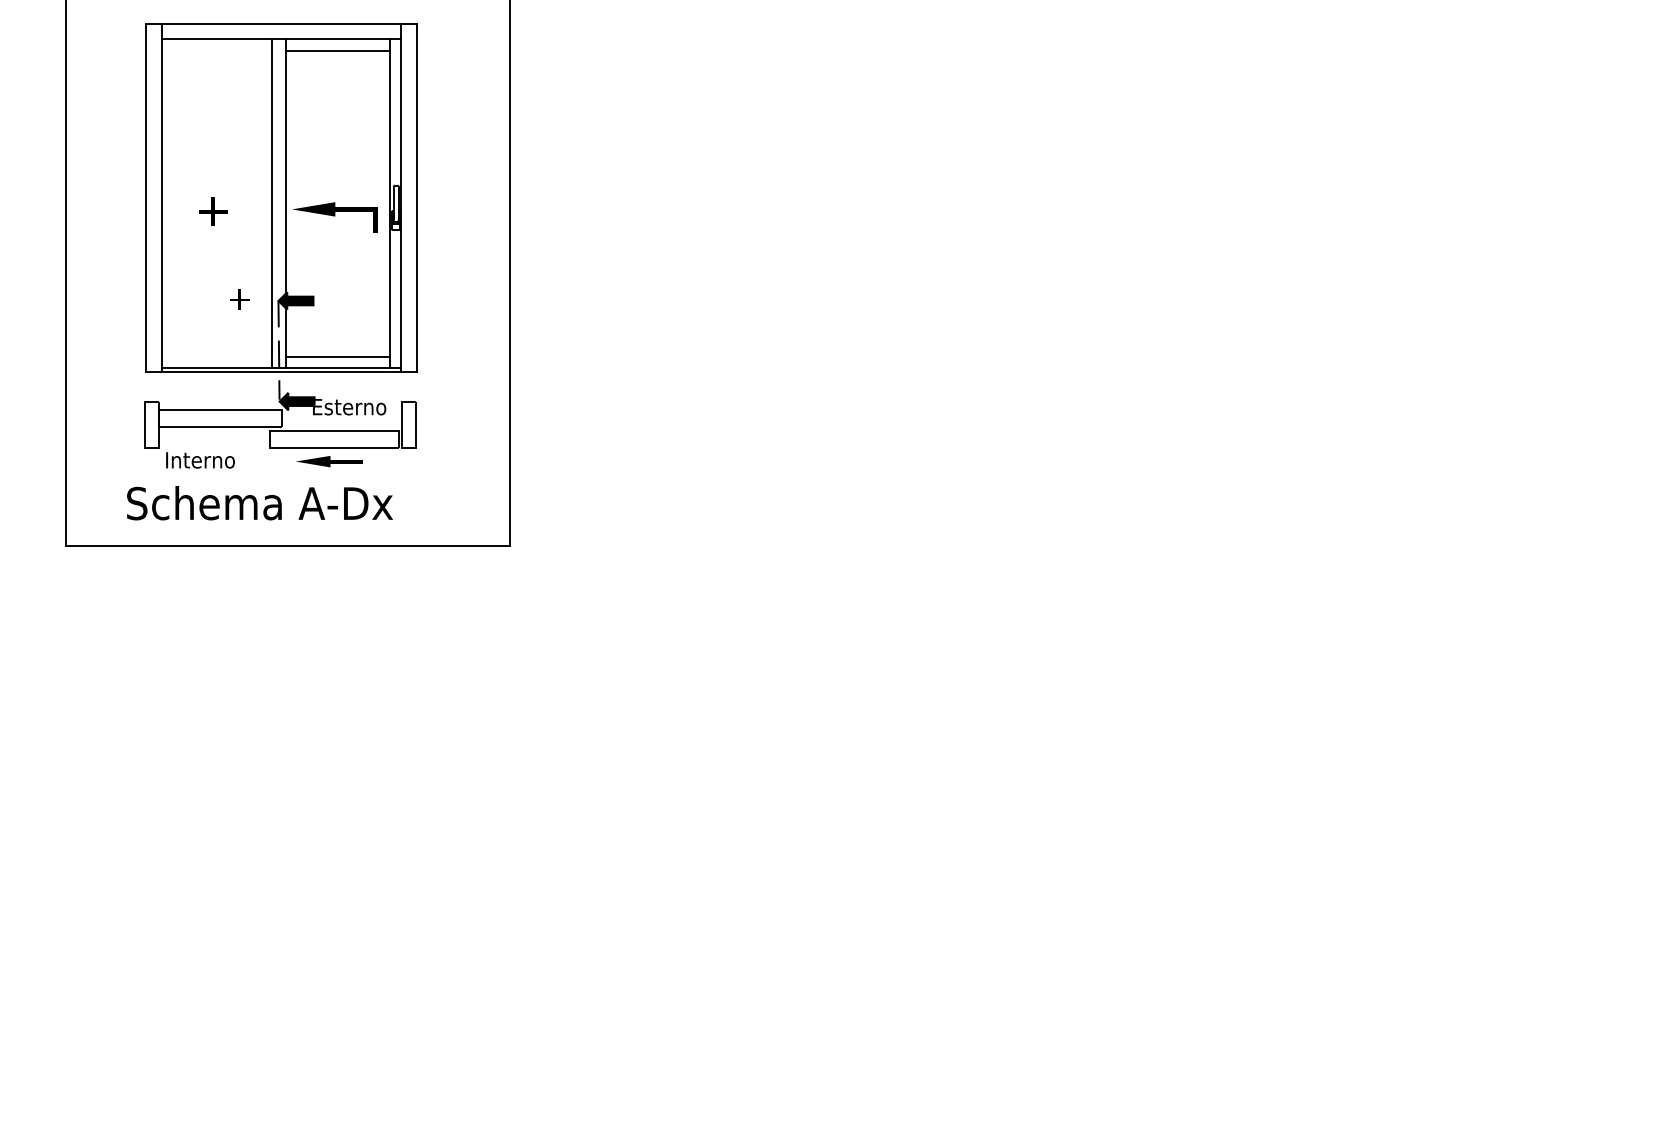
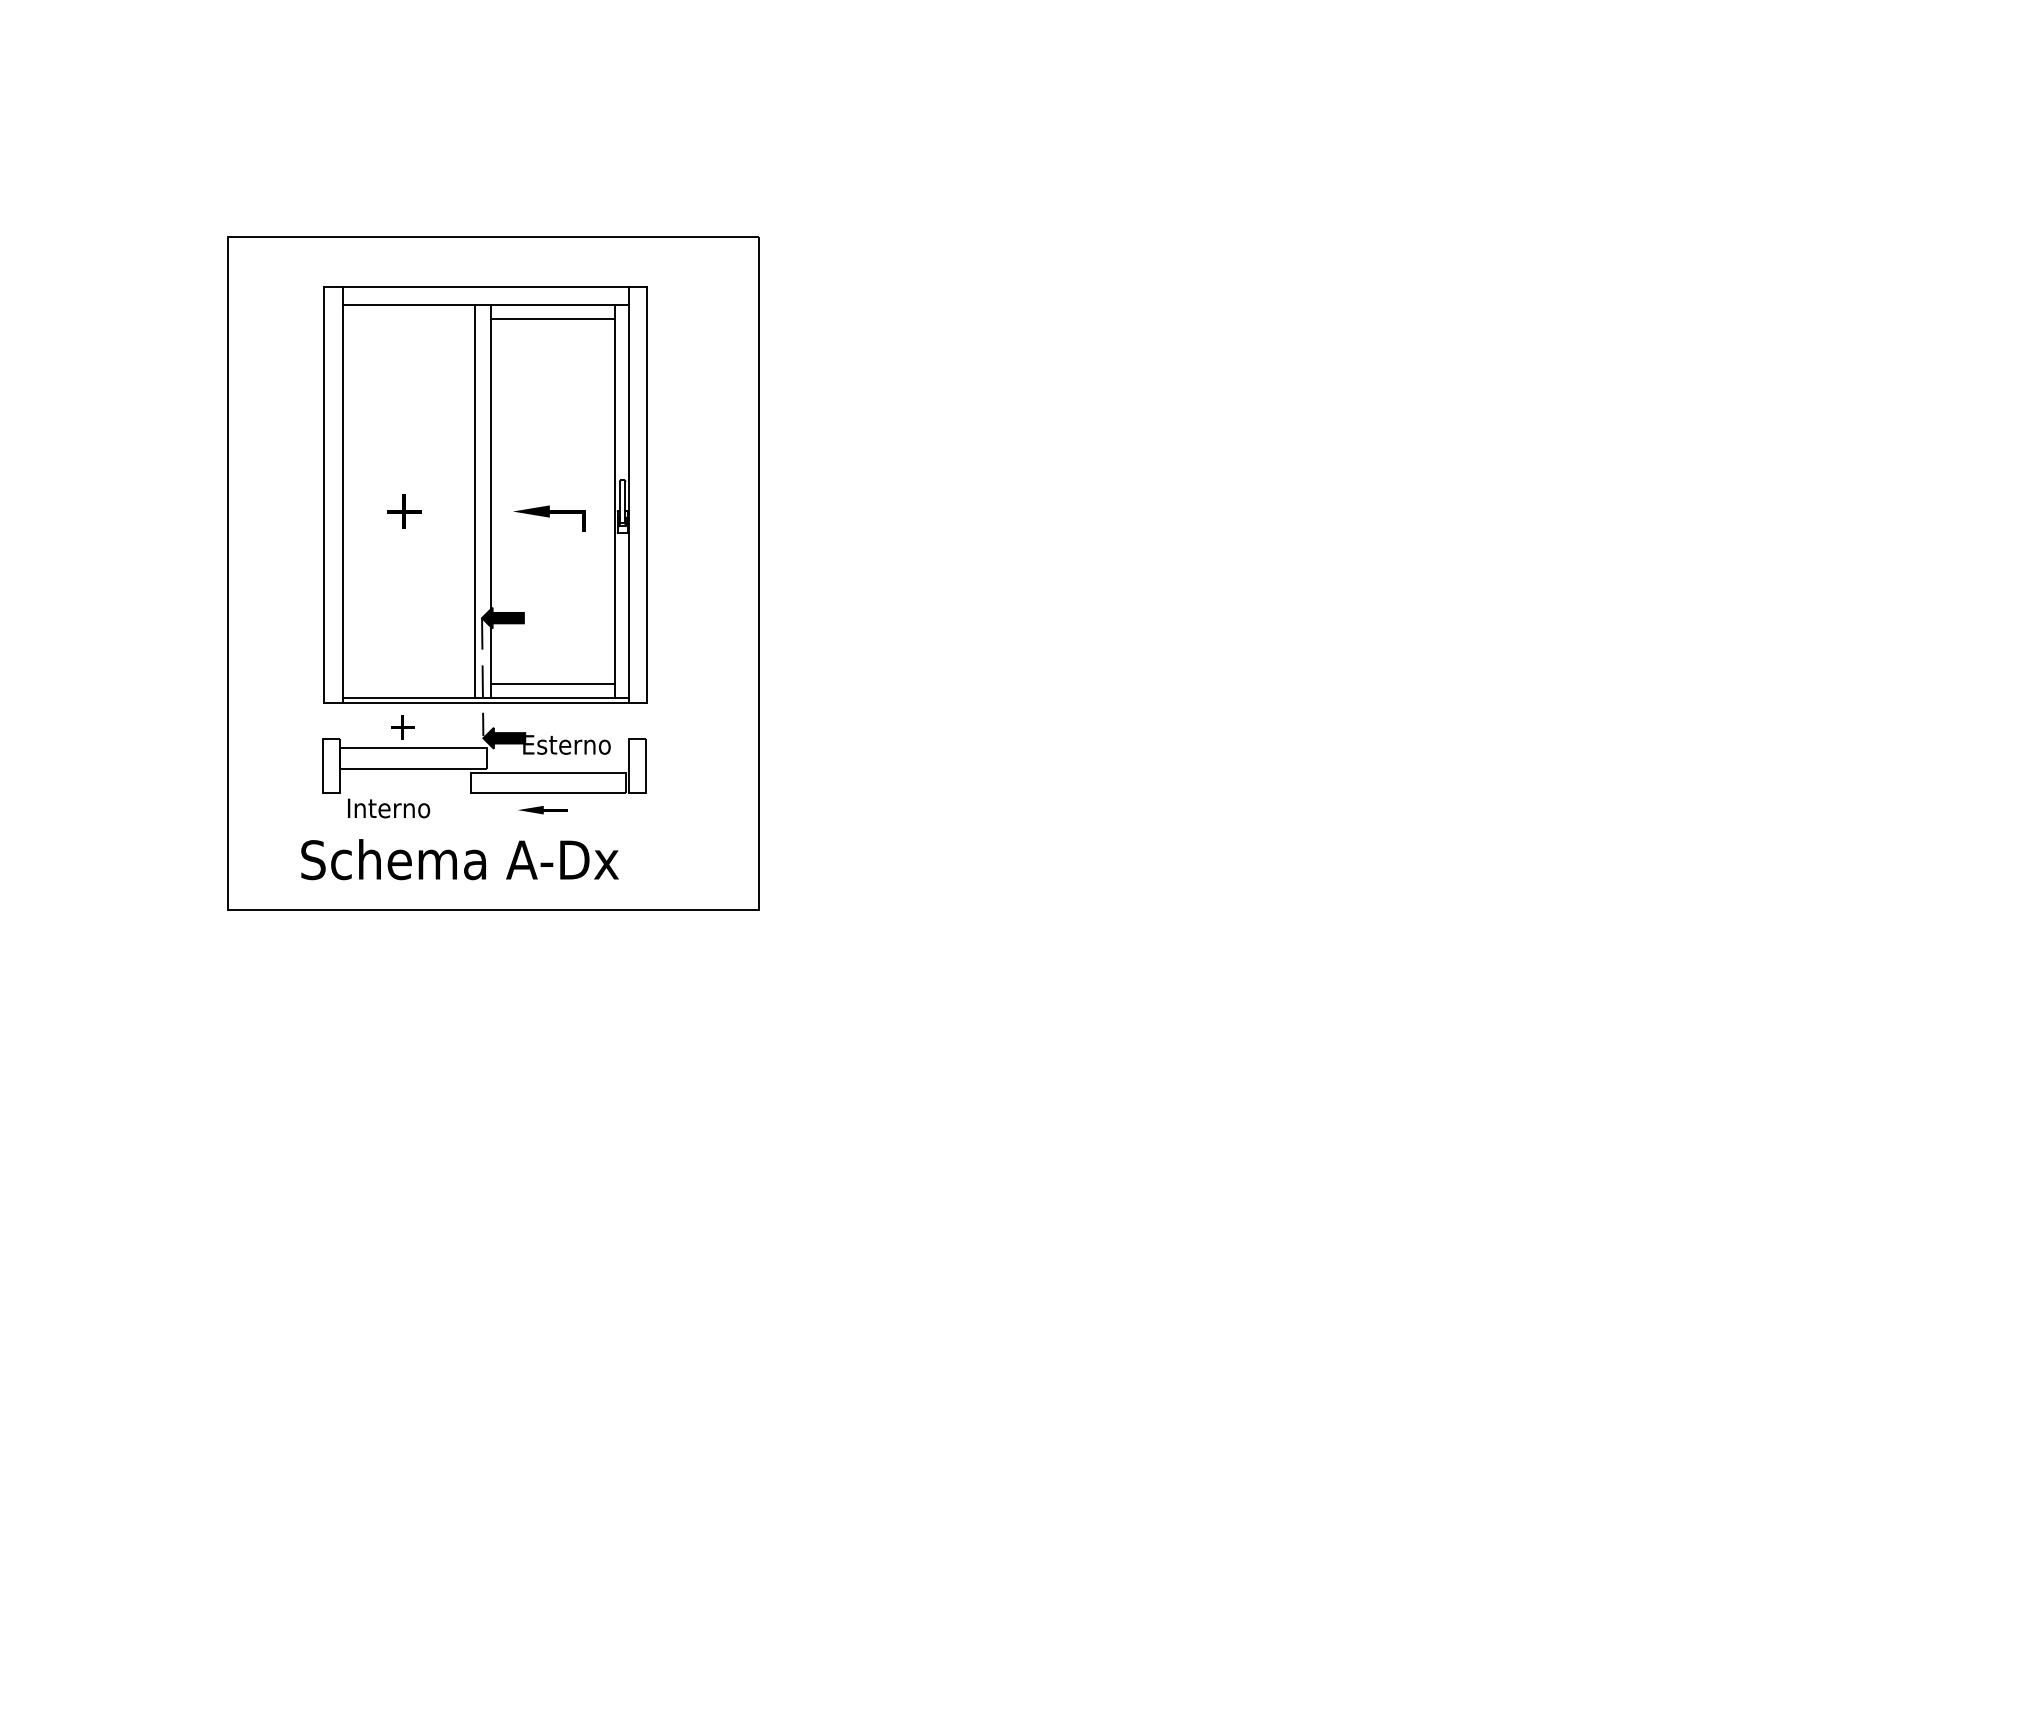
part: (334, 217) -> (549, 518), size x0.71
part: (239, 299) -> (402, 727), moved
part: (329, 462) -> (542, 810), size x0.62

